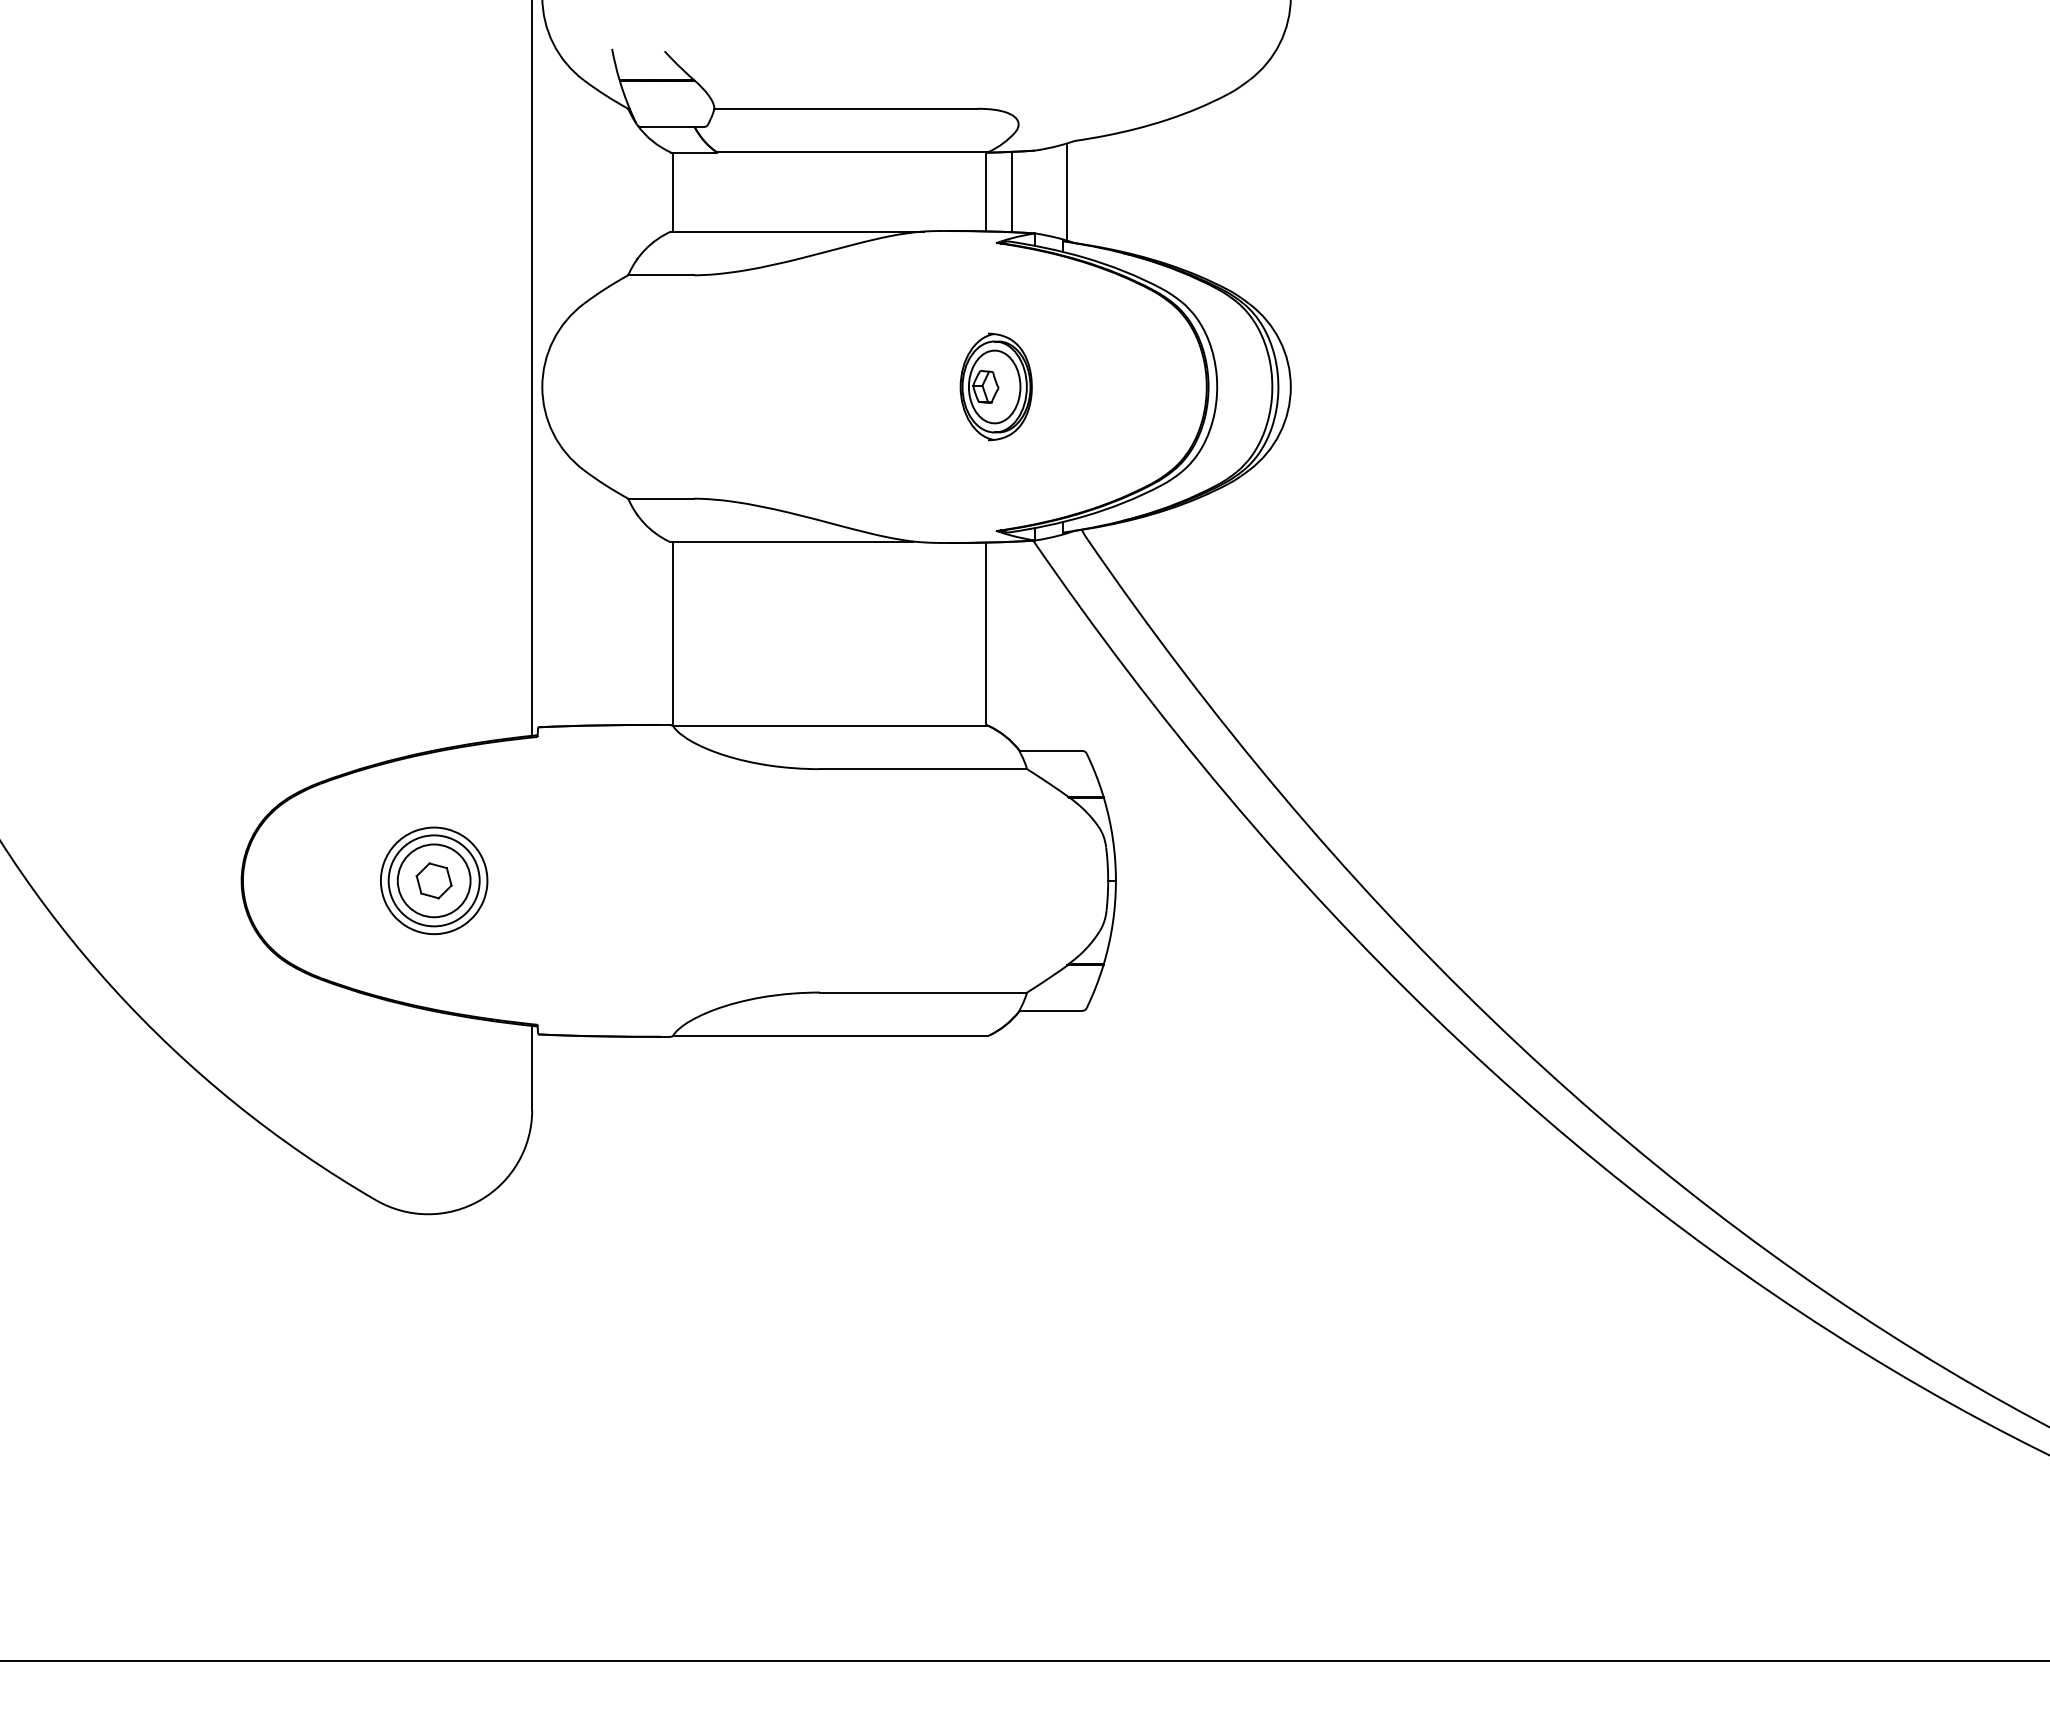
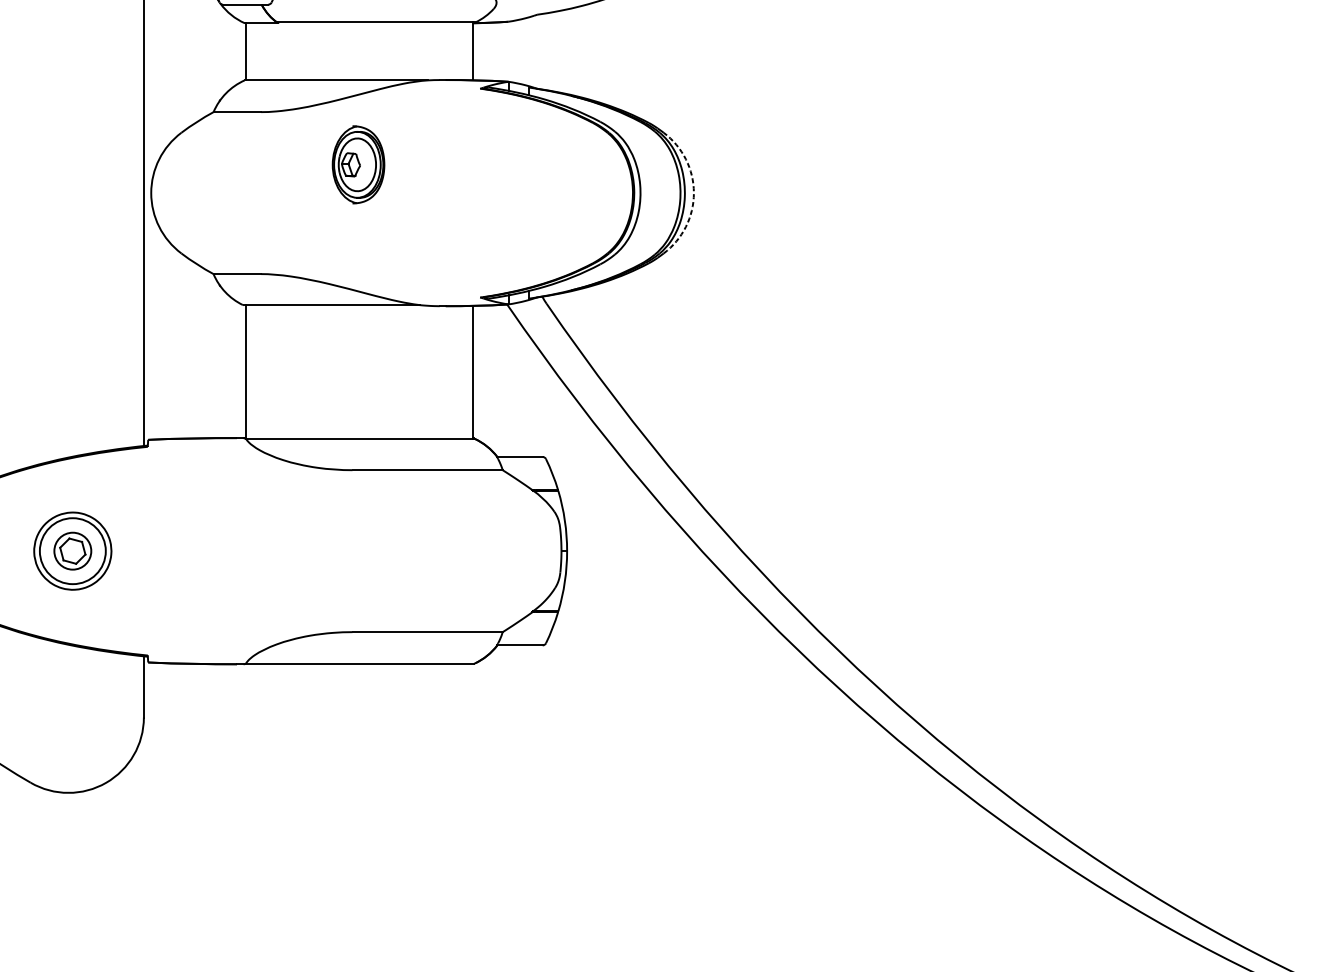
line: (1011, 191) -> (491, 51), removed
line: (1066, 191) -> (531, 51), removed
part: (995, 386) -> (358, 164), moved
arc: (1290, 387) -> (693, 193), solid -> dashed
circle: (433, 880) -> (72, 550), size x0.7

